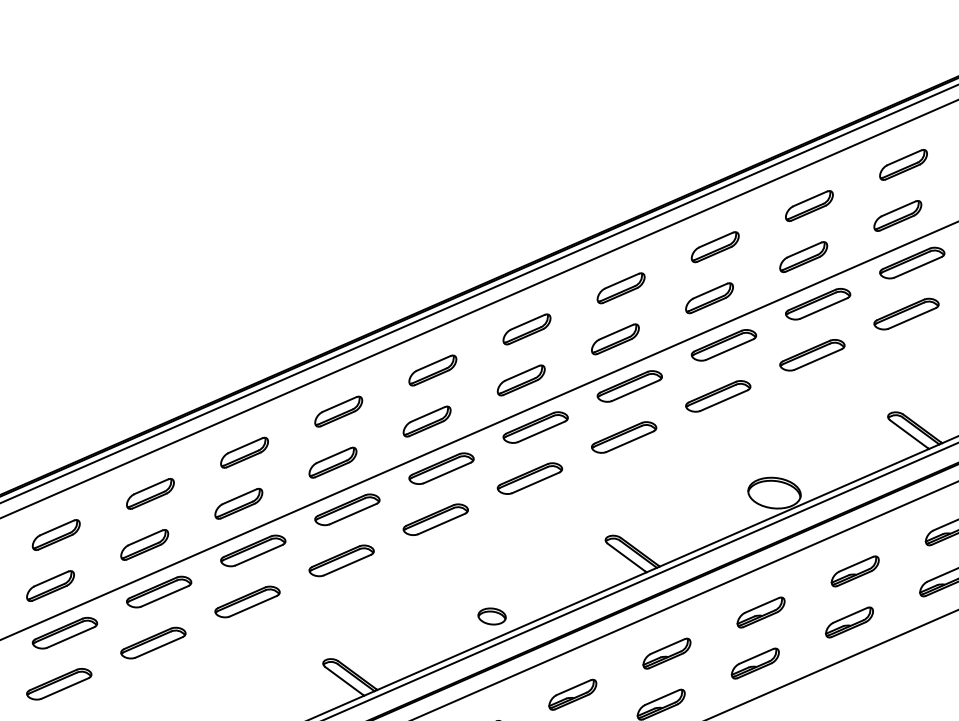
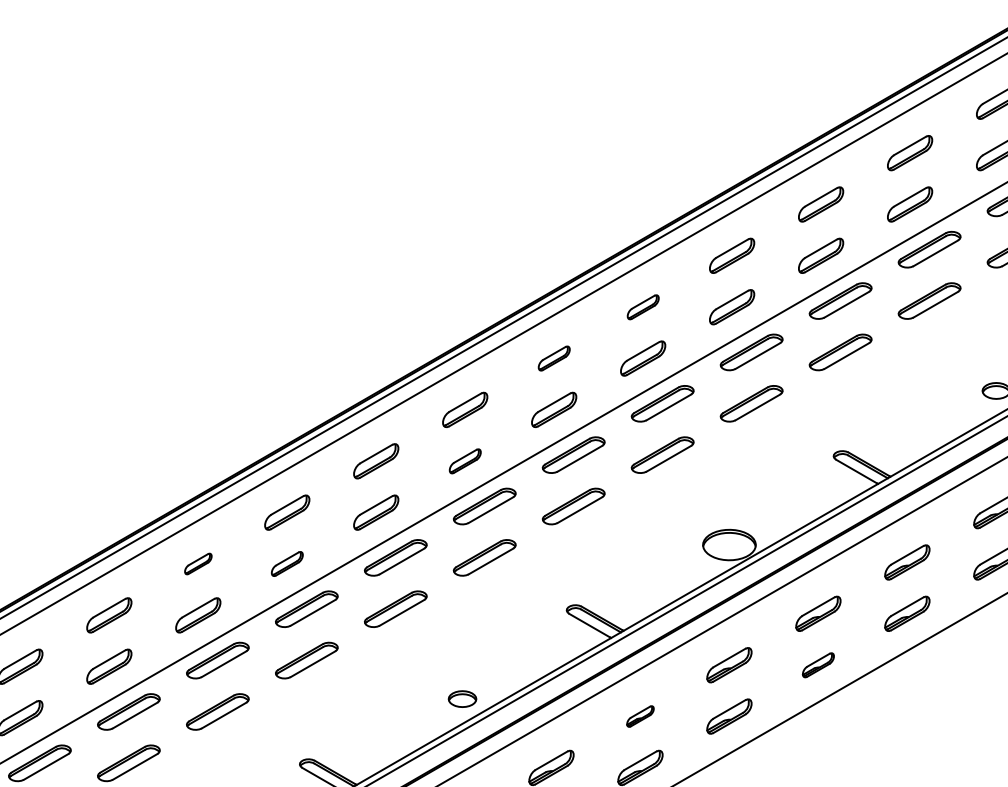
part: (715, 247) -> (643, 307), size x0.7
part: (621, 288) -> (554, 358), size x0.7
part: (521, 380) -> (465, 461), size x0.7
part: (244, 452) -> (198, 563), size x0.6
part: (333, 462) -> (287, 563), size x0.7
part: (849, 622) -> (818, 665), size x0.7
part: (667, 653) -> (640, 716), size x0.6

